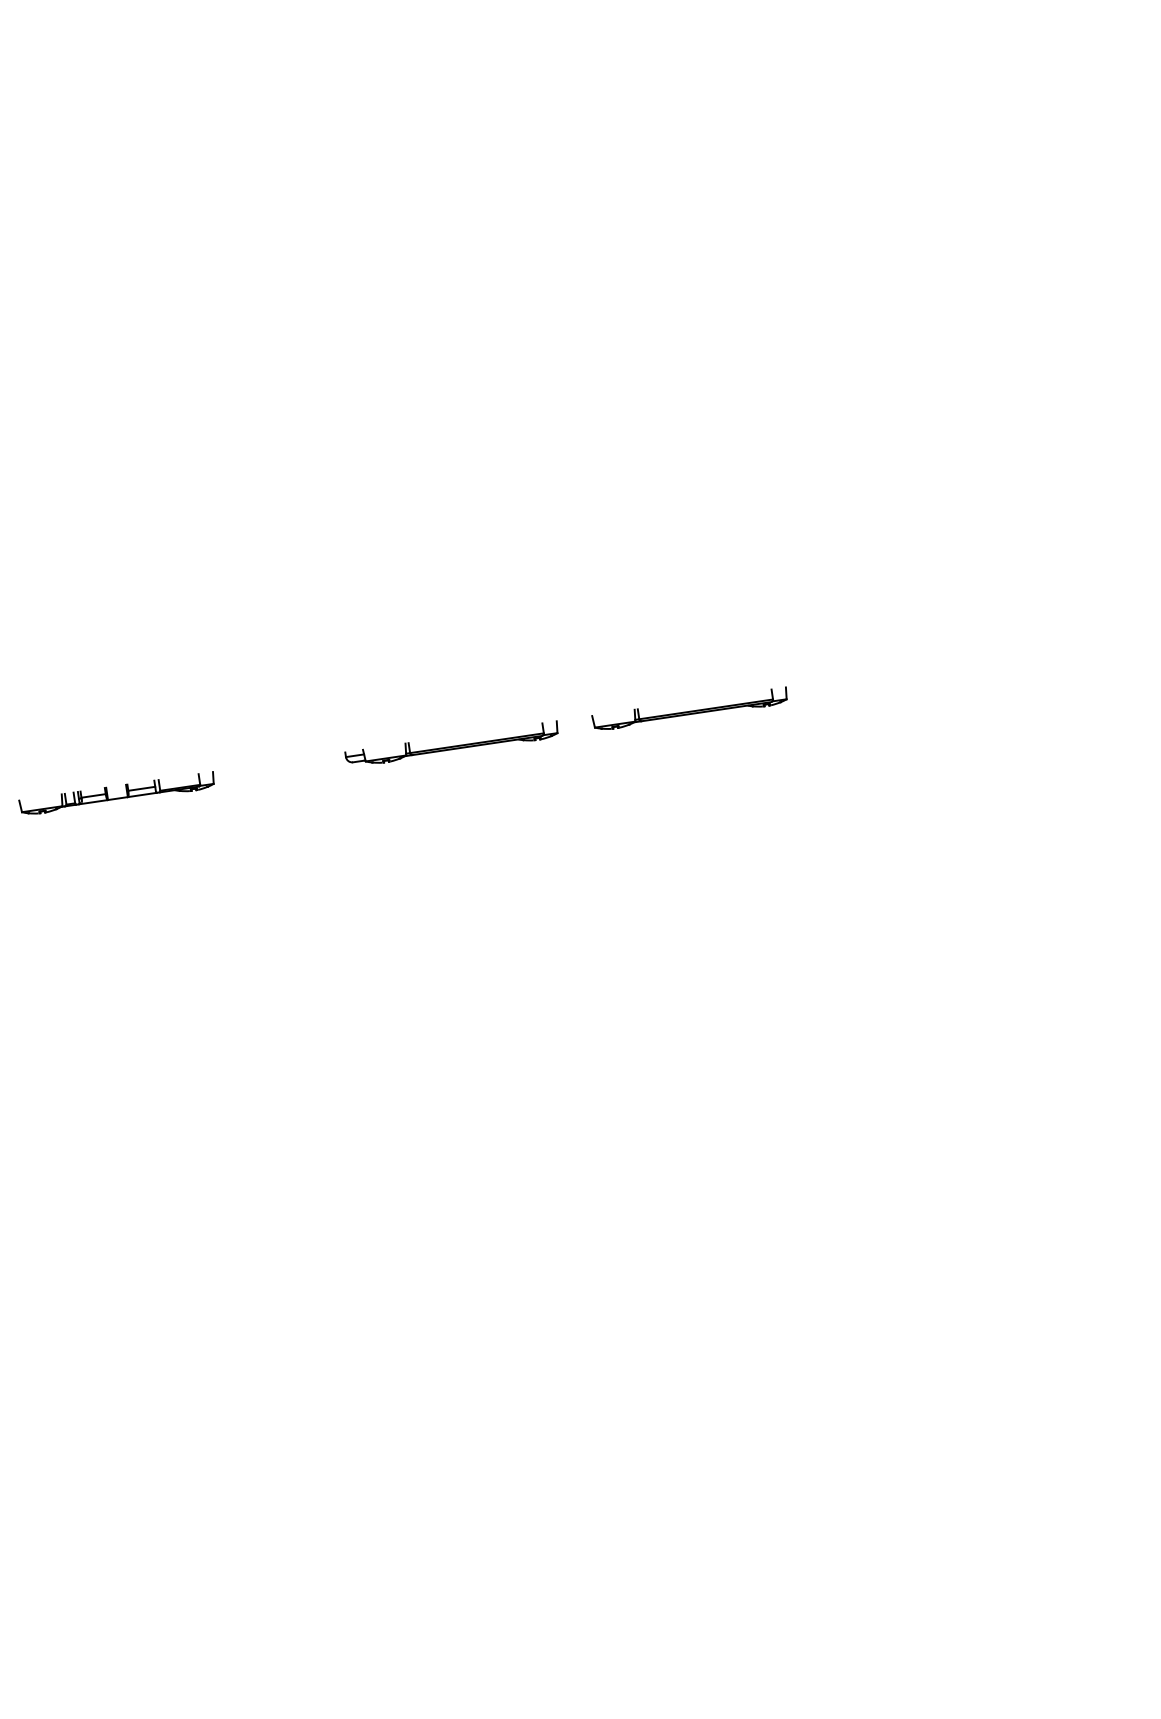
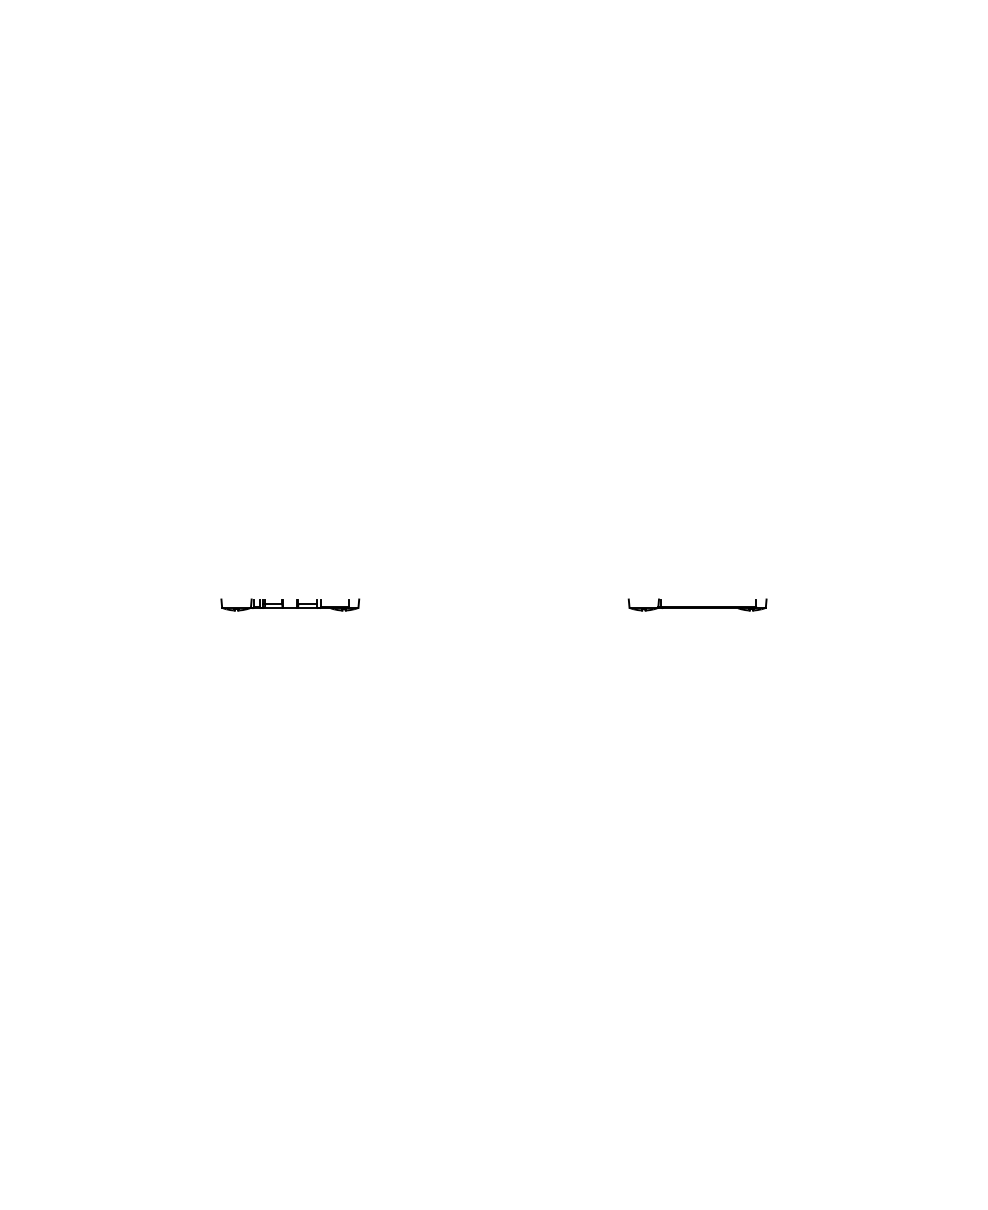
part: (452, 743) -> (528, 604), removed

